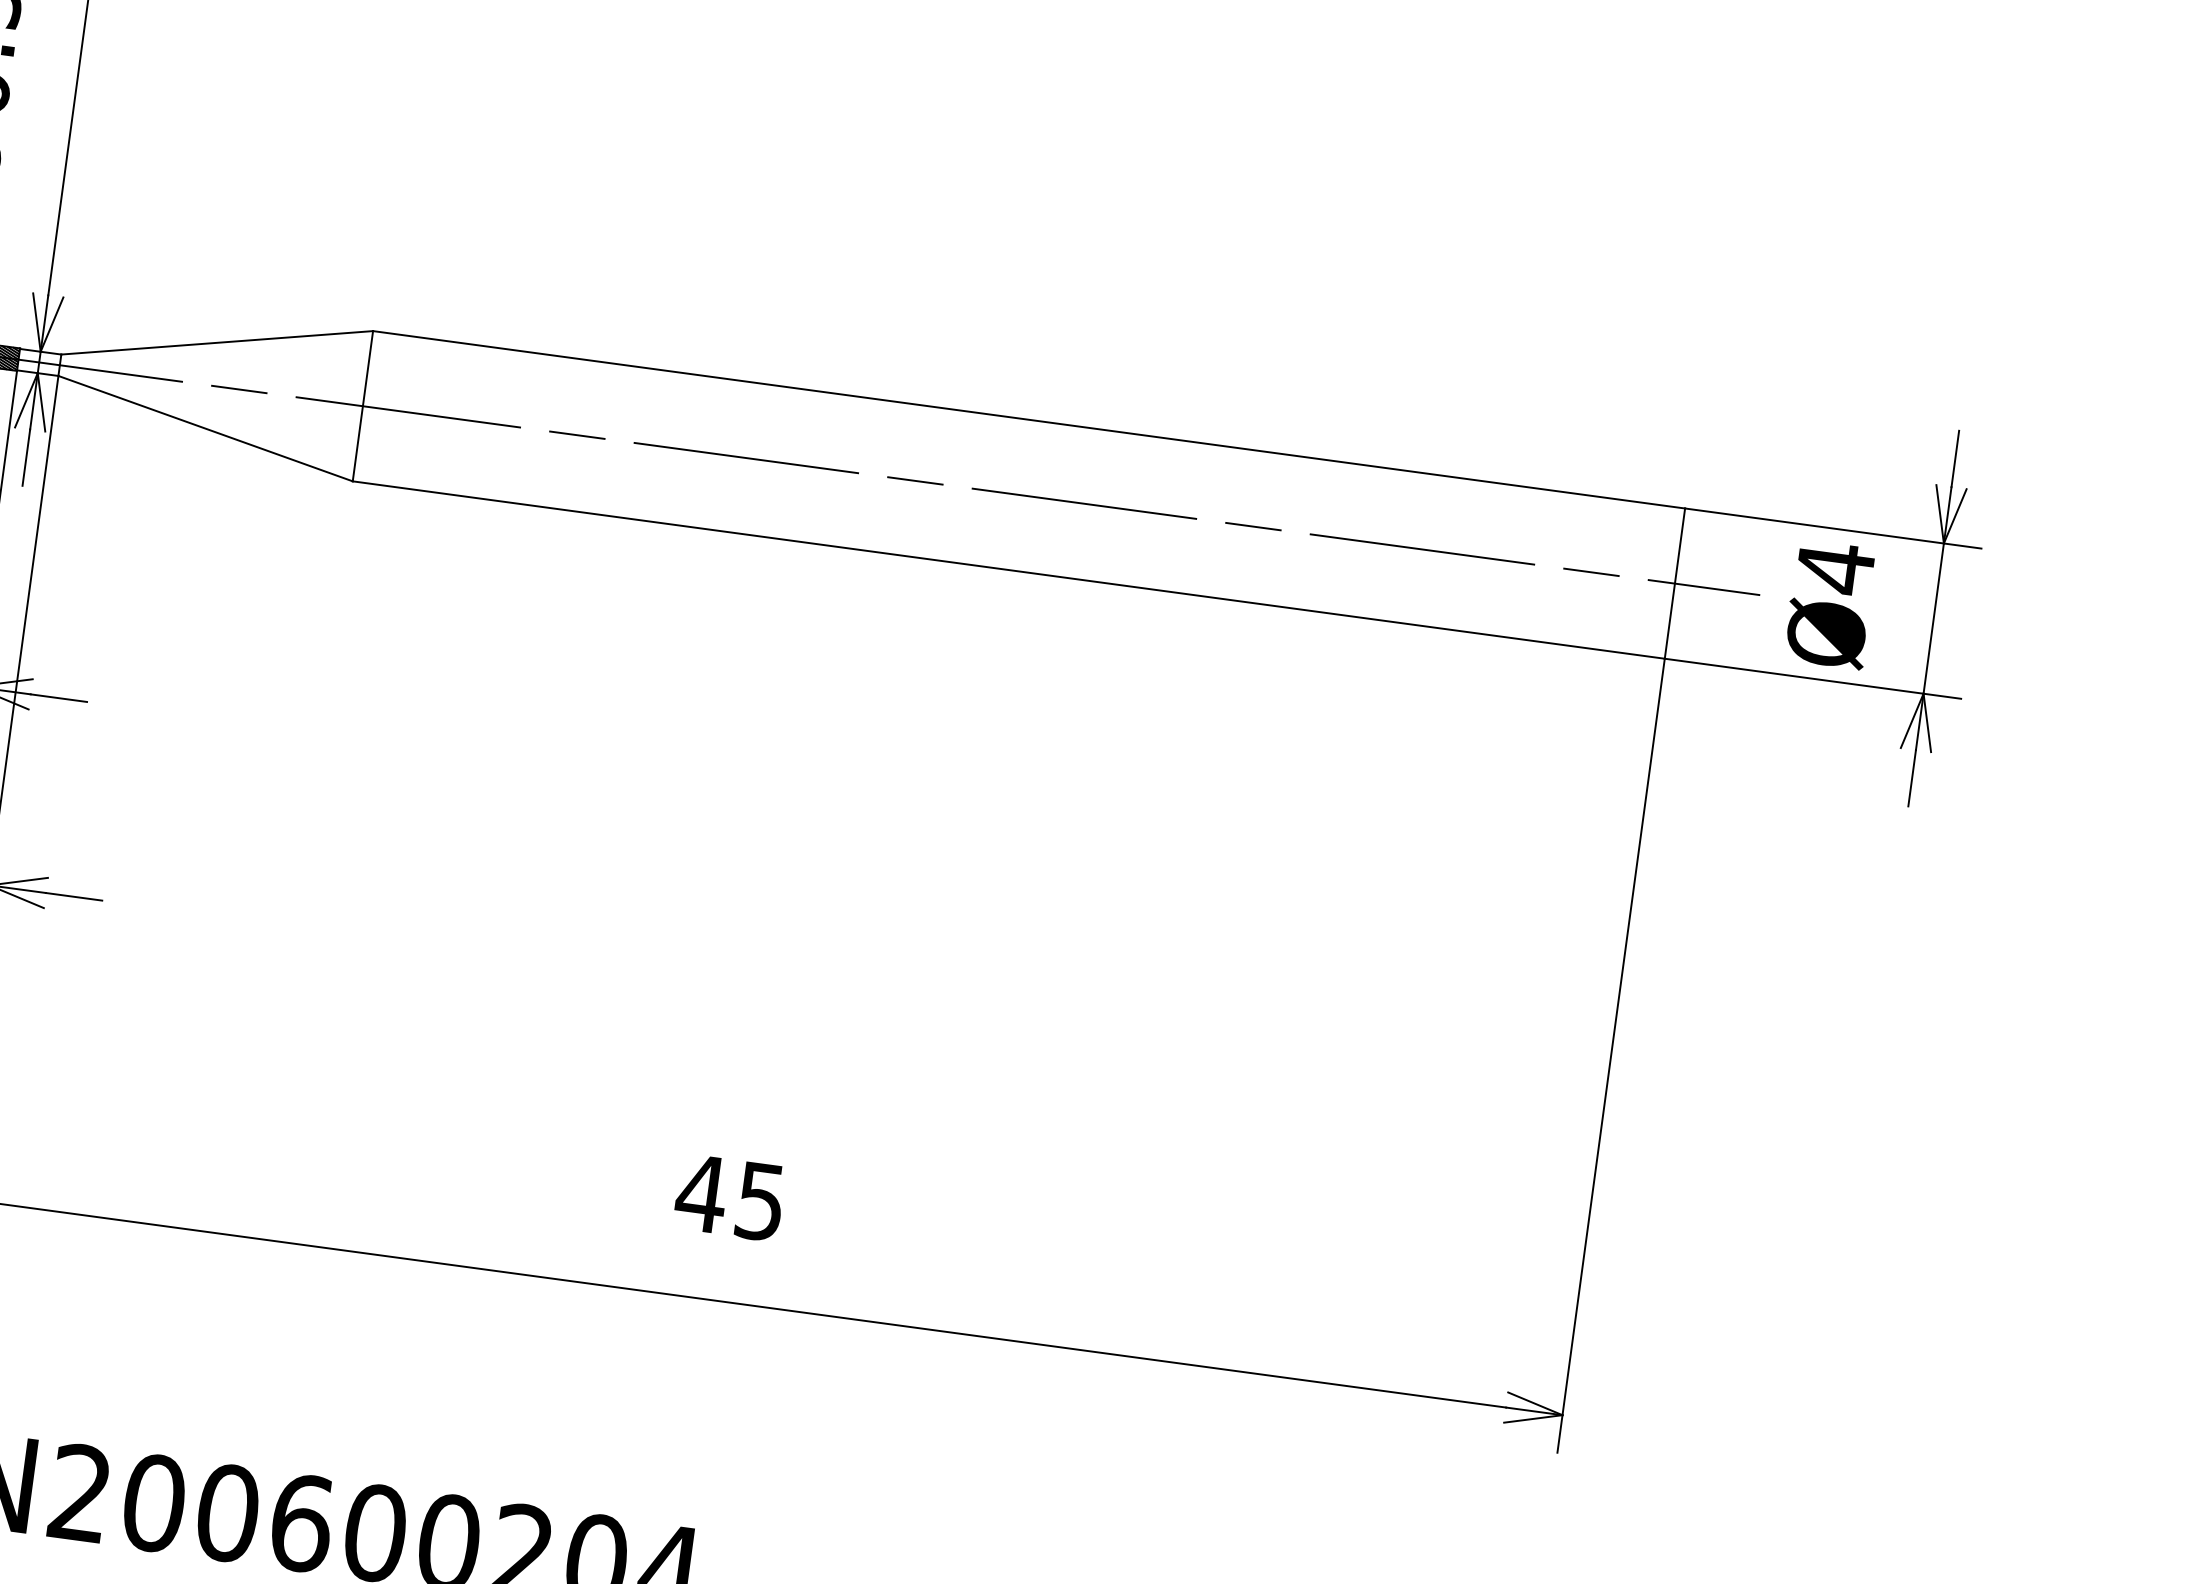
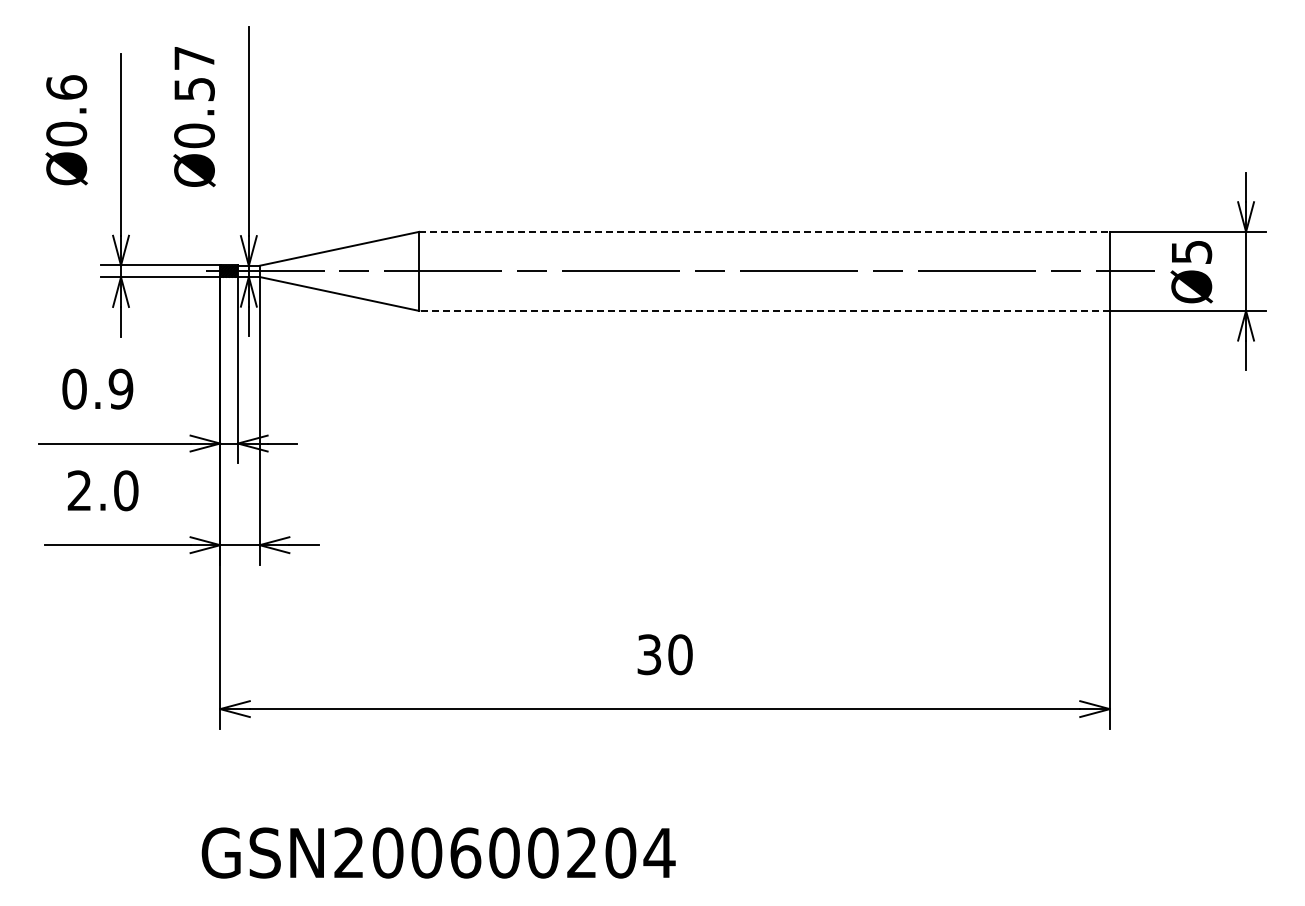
line: (1030, 419) -> (765, 231), solid -> dashed
text: (1836, 568) -> (1192, 252), Ø4 -> Ø5
line: (1008, 569) -> (764, 310), solid -> dashed
text: (730, 1197) -> (664, 654), 45 -> 30

